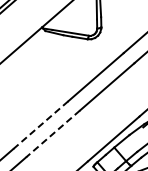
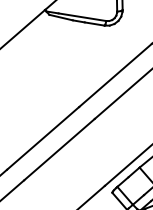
line: (41, 124) -> (44, 137), dashed -> solid
line: (53, 133) -> (59, 149), dashed -> solid

